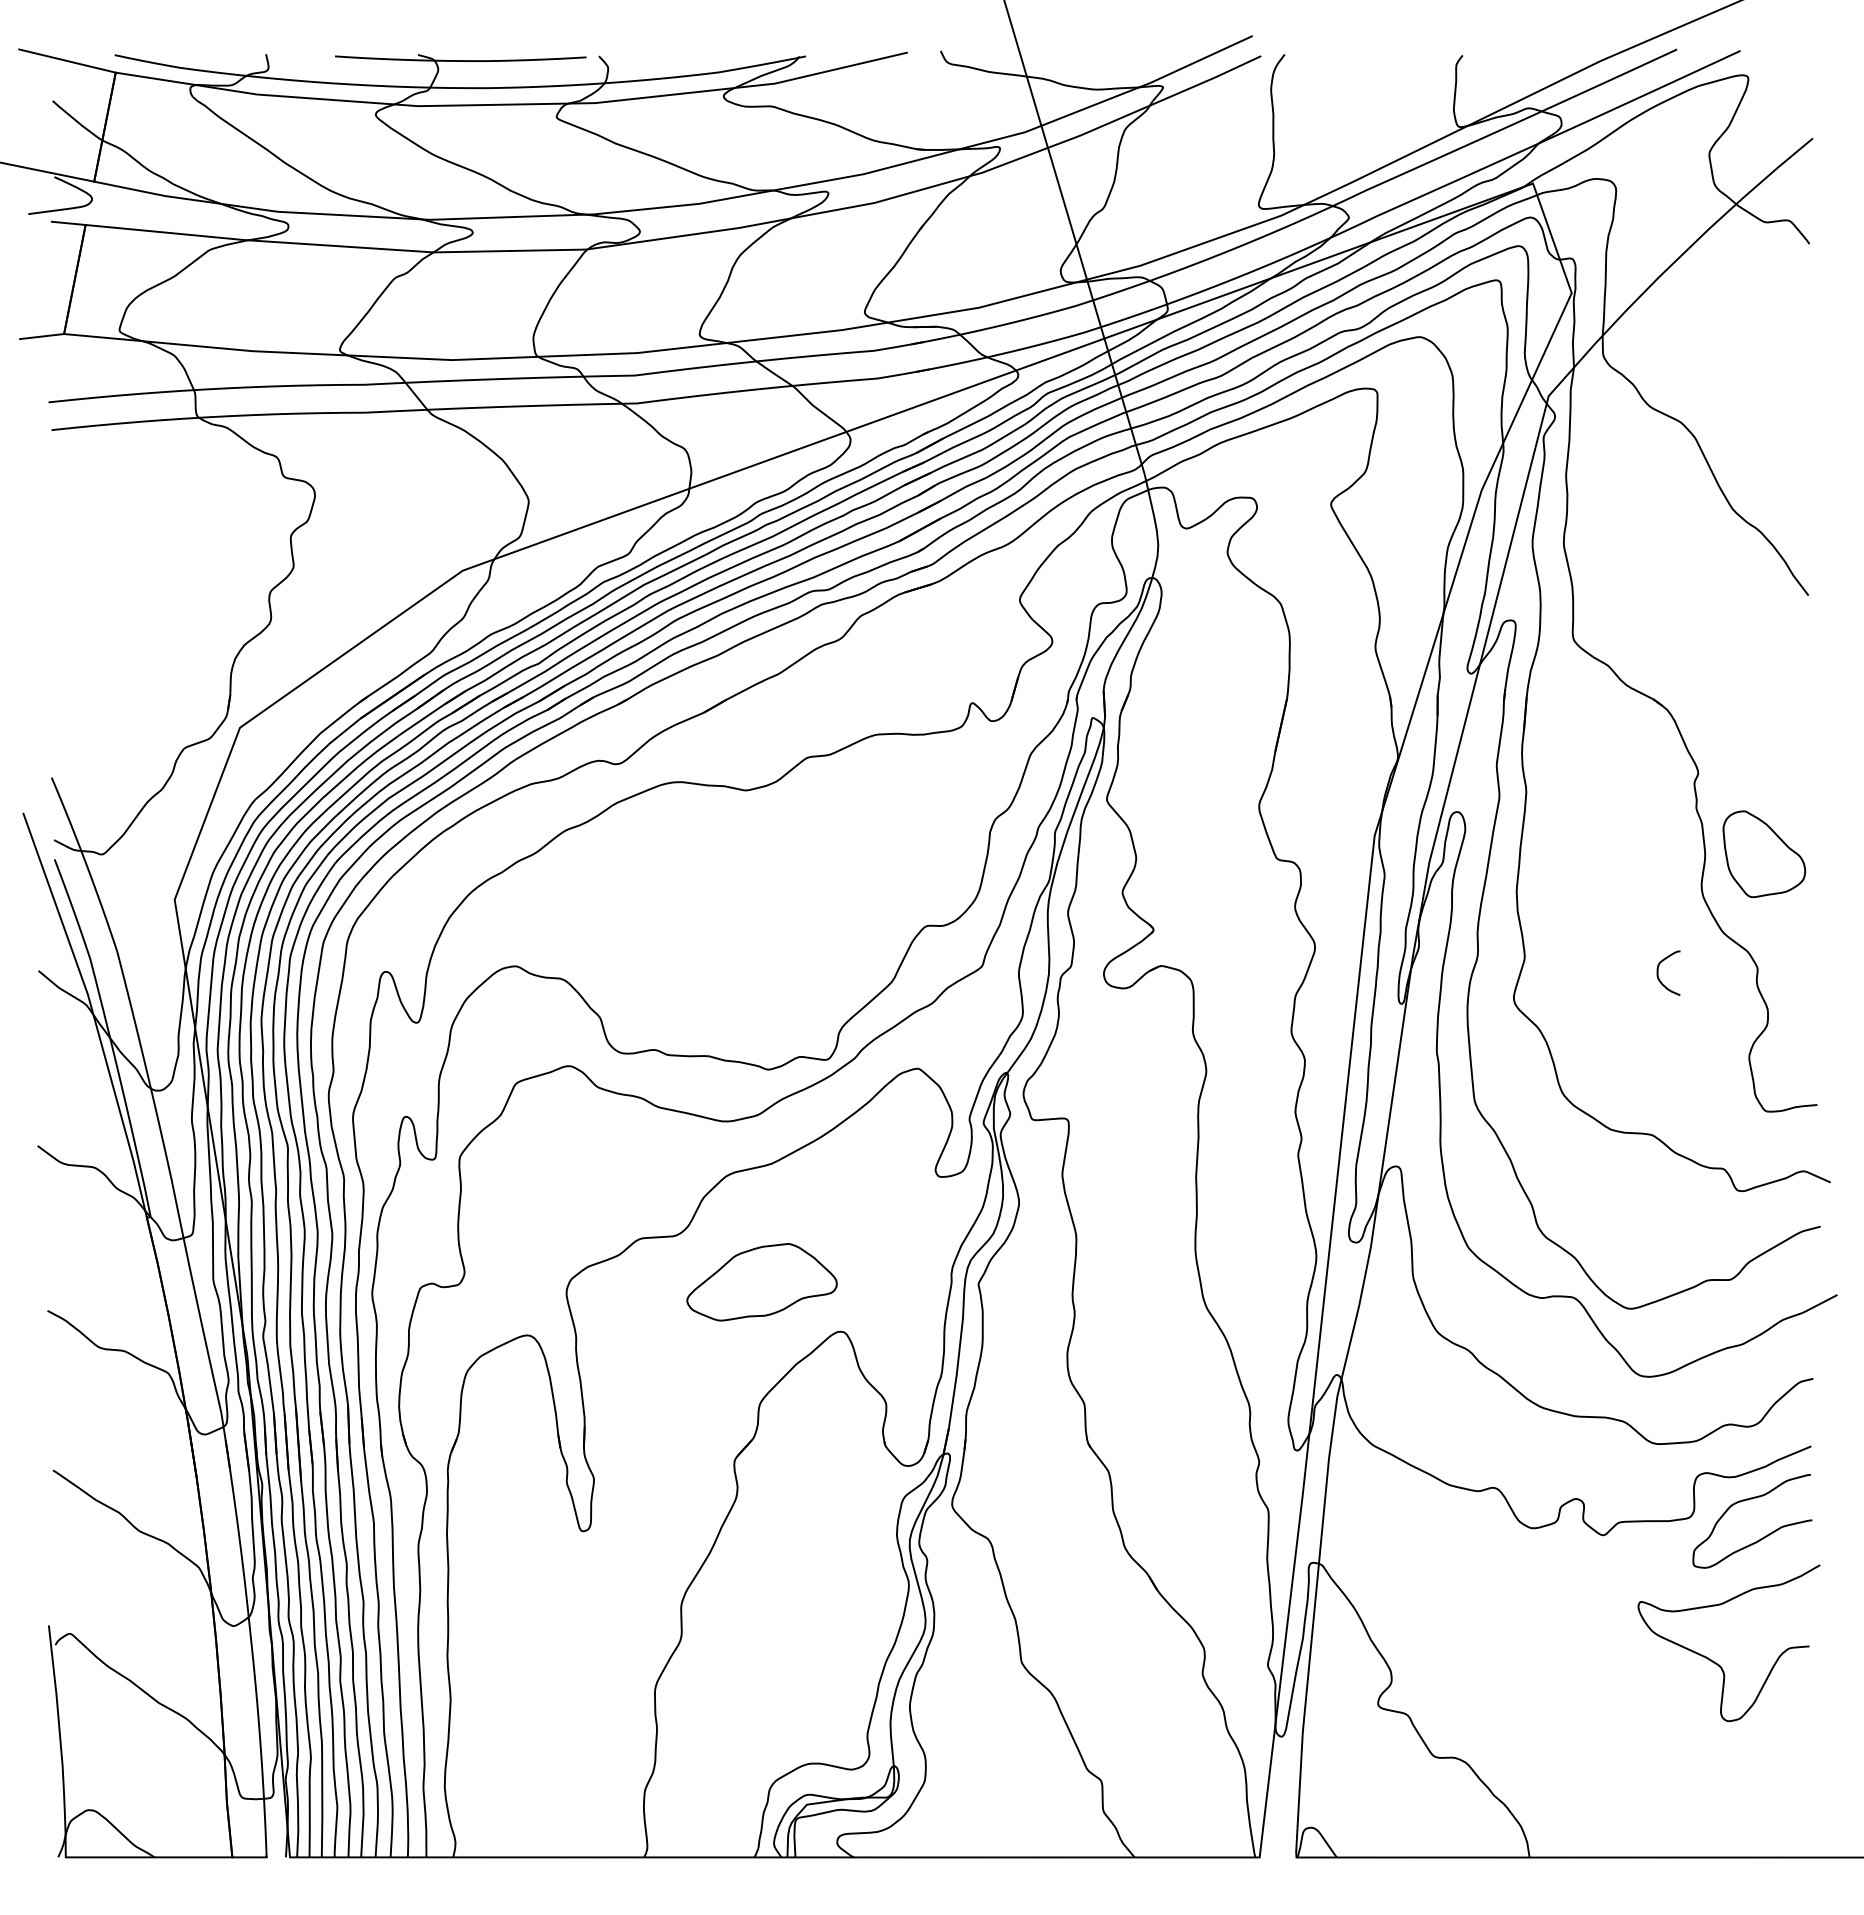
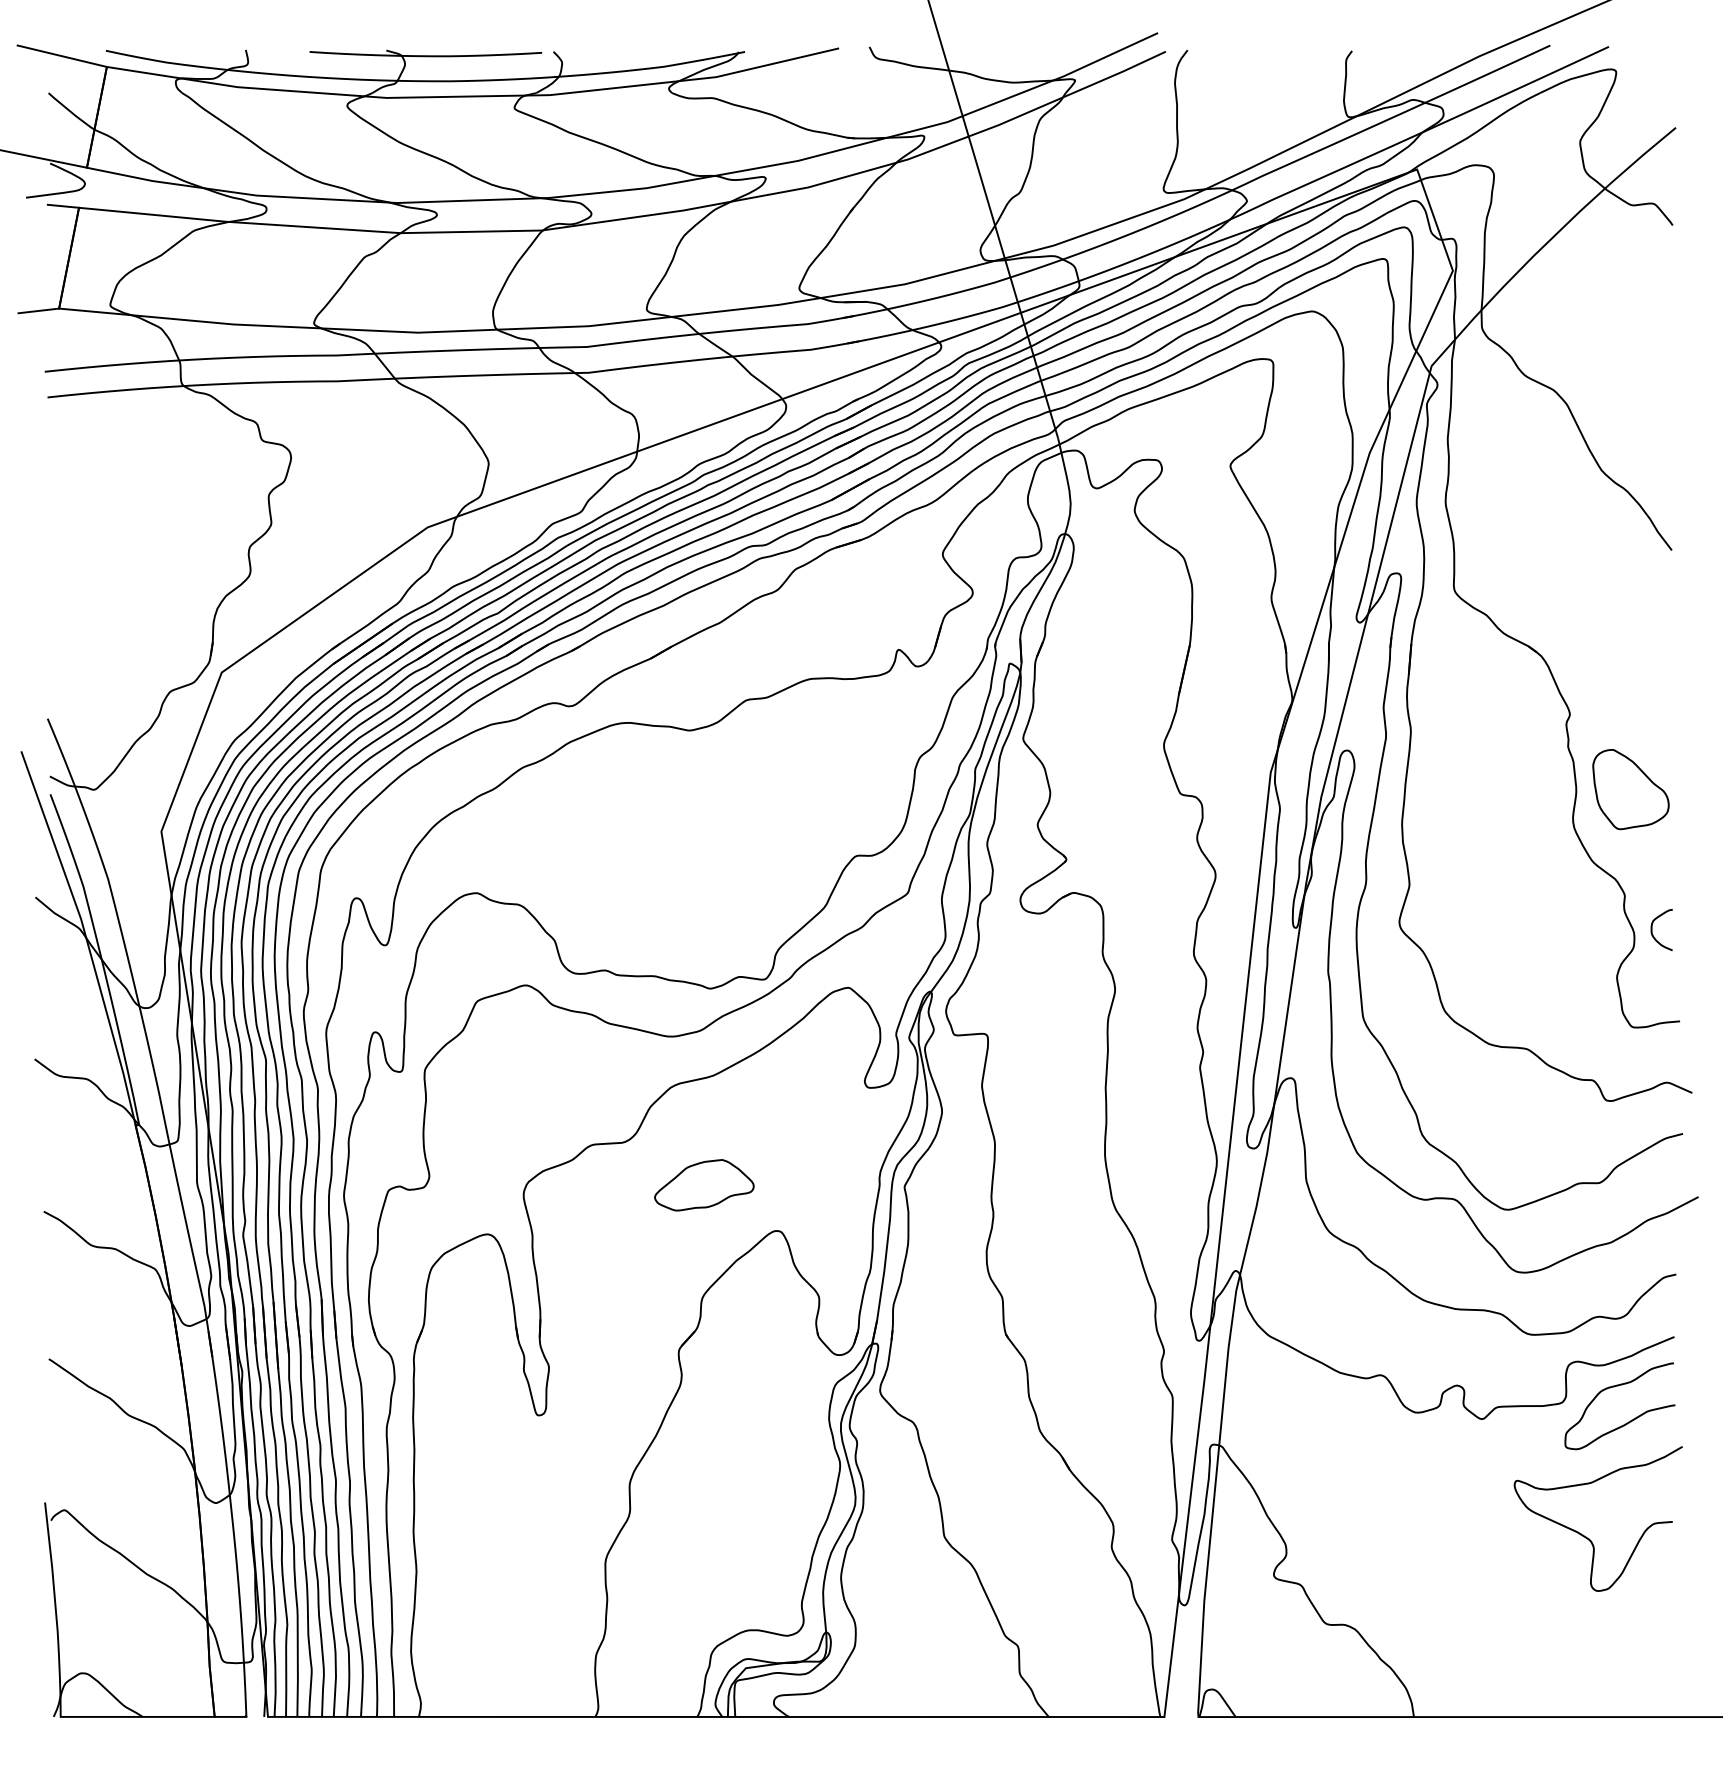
curve: (1658, 972) -> (1652, 929), moved
part: (761, 1282) -> (703, 1185), size x0.71

